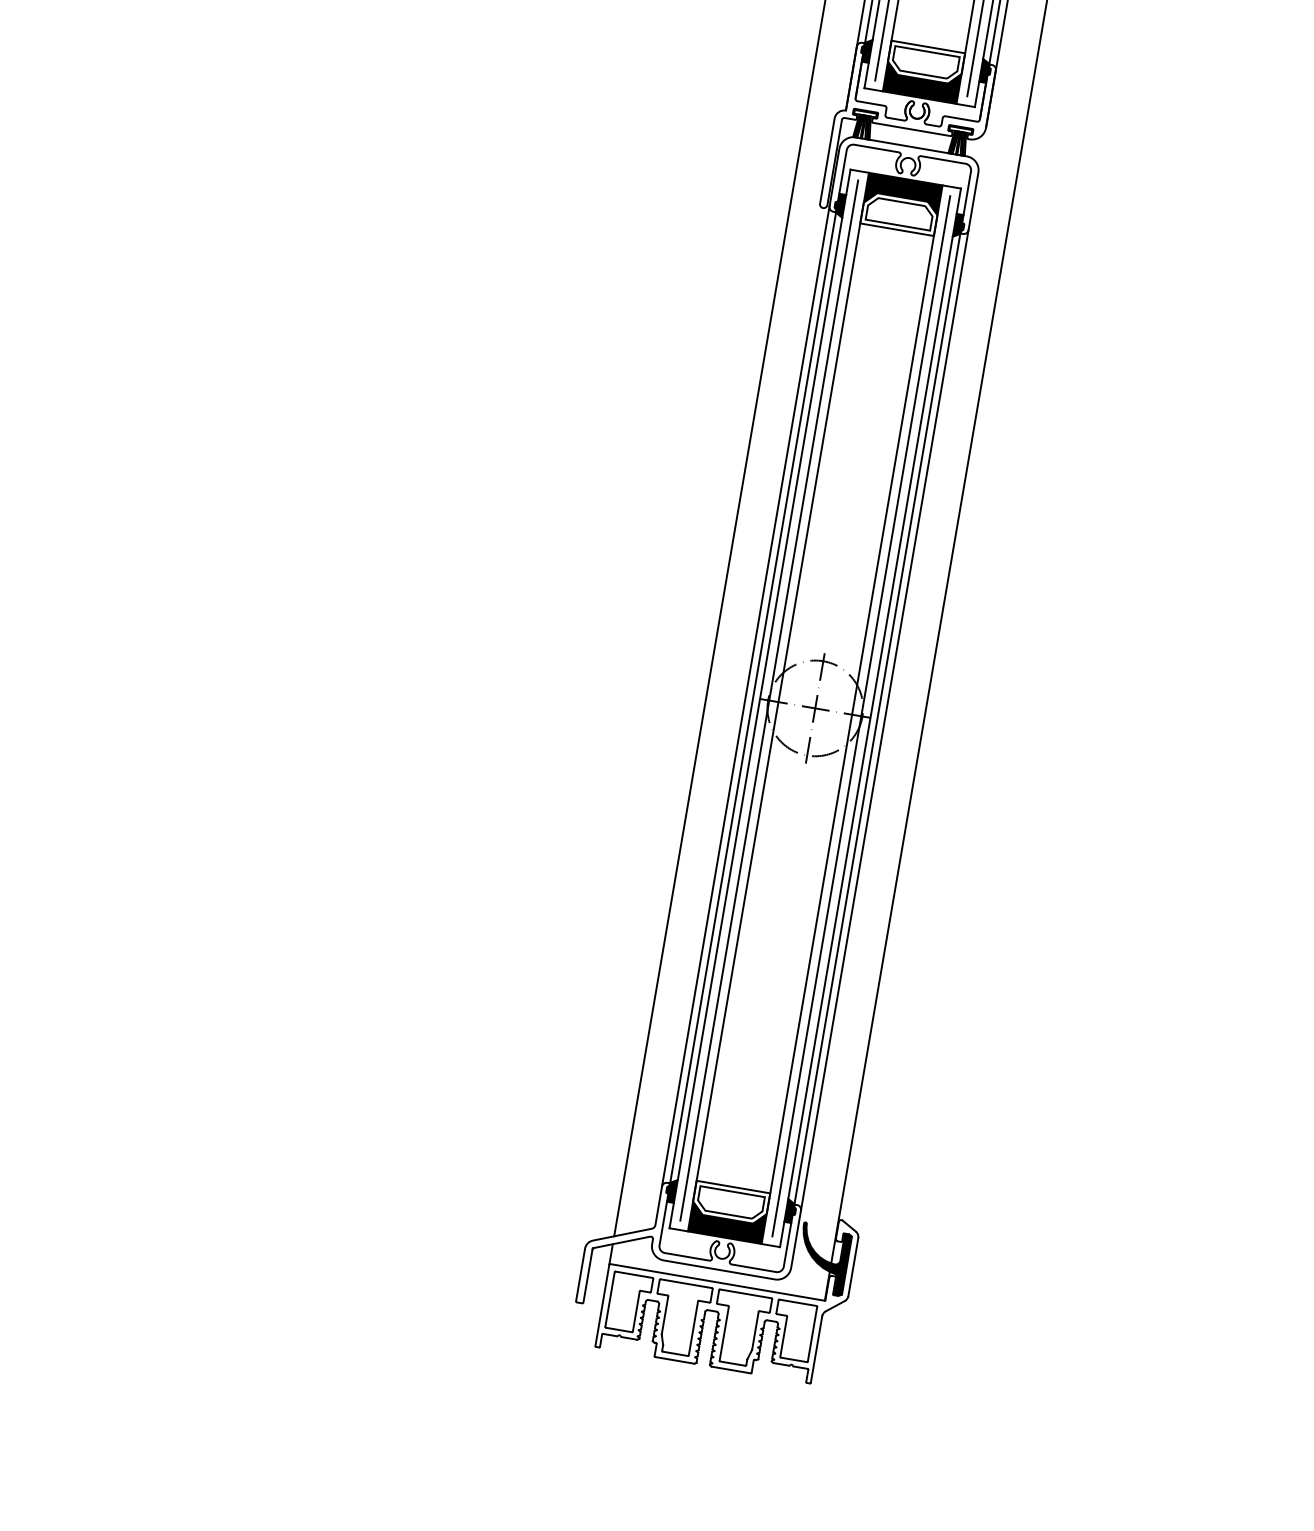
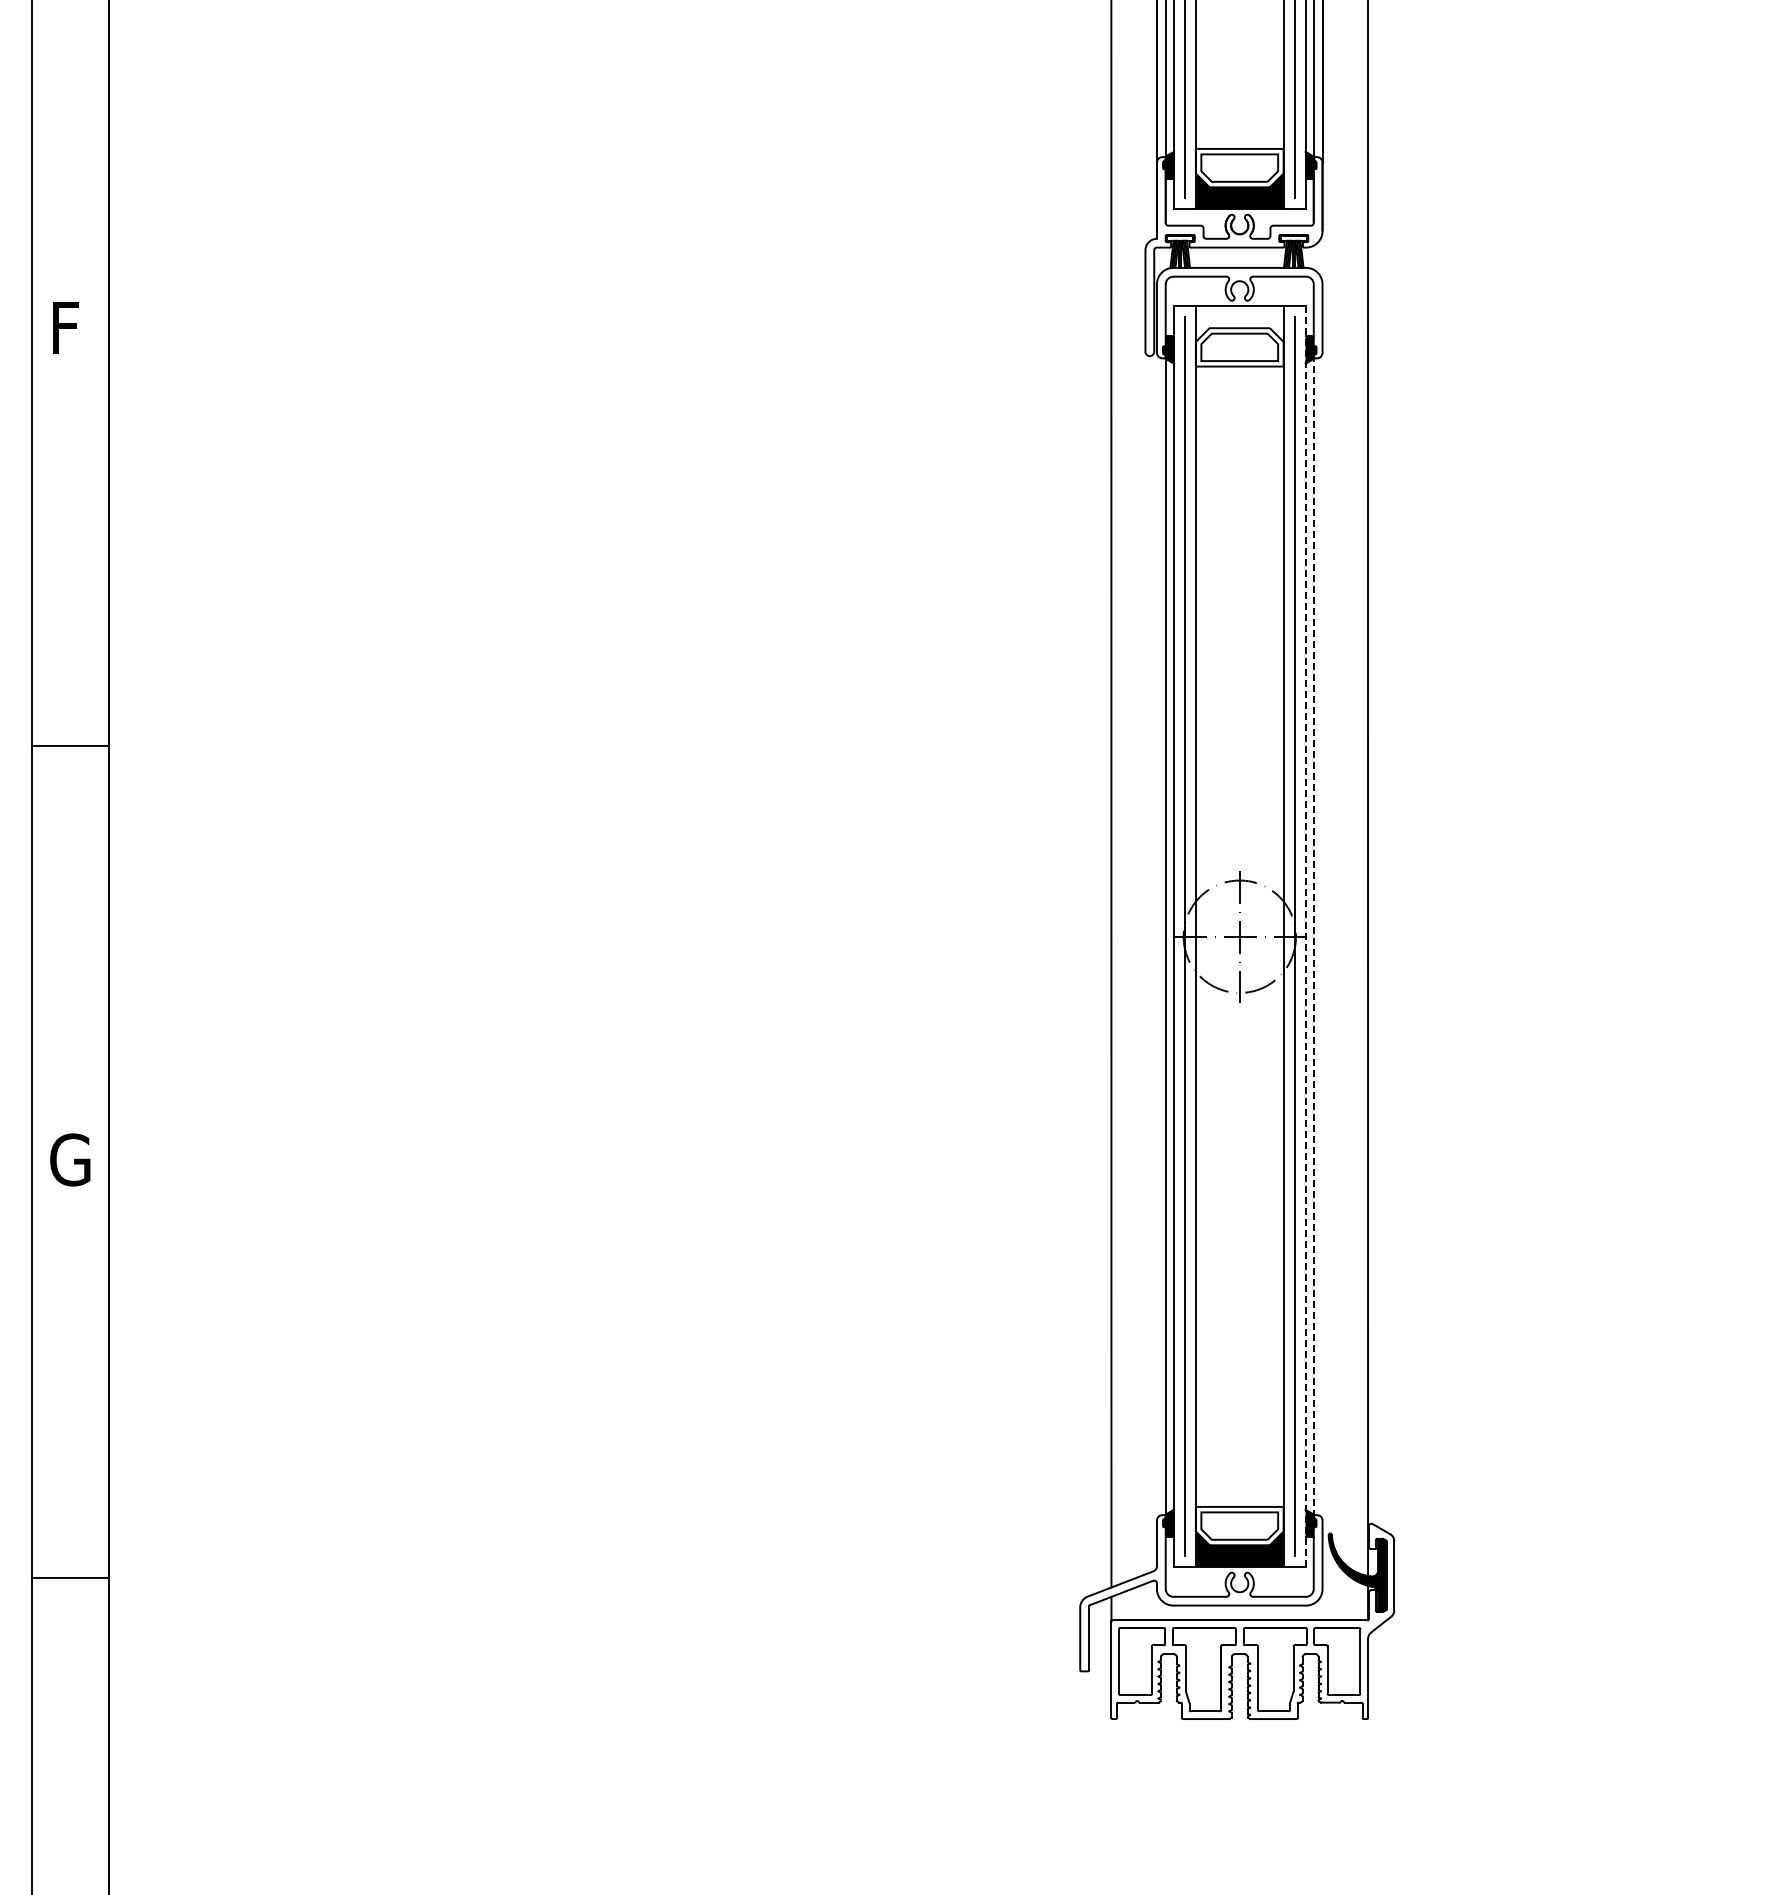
fill: (903, 193) -> (1239, 323), removed
line: (745, 696) -> (1156, 936), removed
line: (870, 717) -> (1305, 936), solid -> dashed
line: (877, 718) -> (1313, 936), solid -> dashed
line: (884, 720) -> (1322, 936), removed

